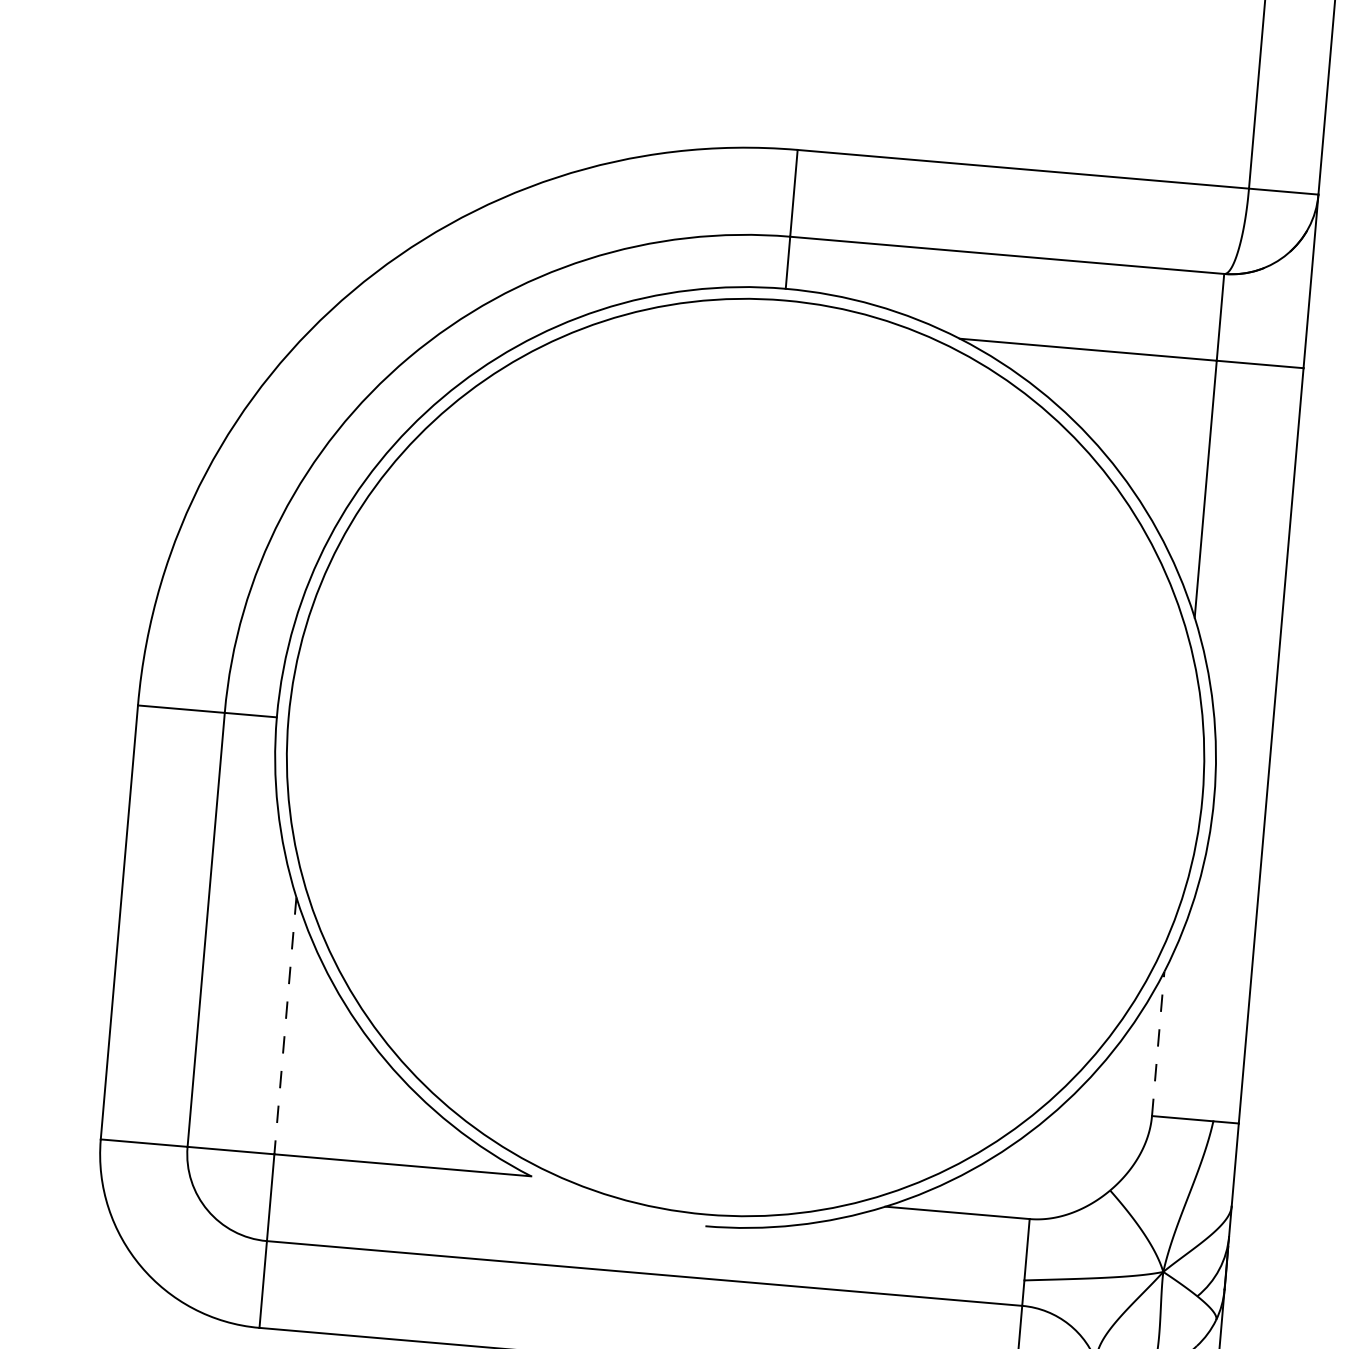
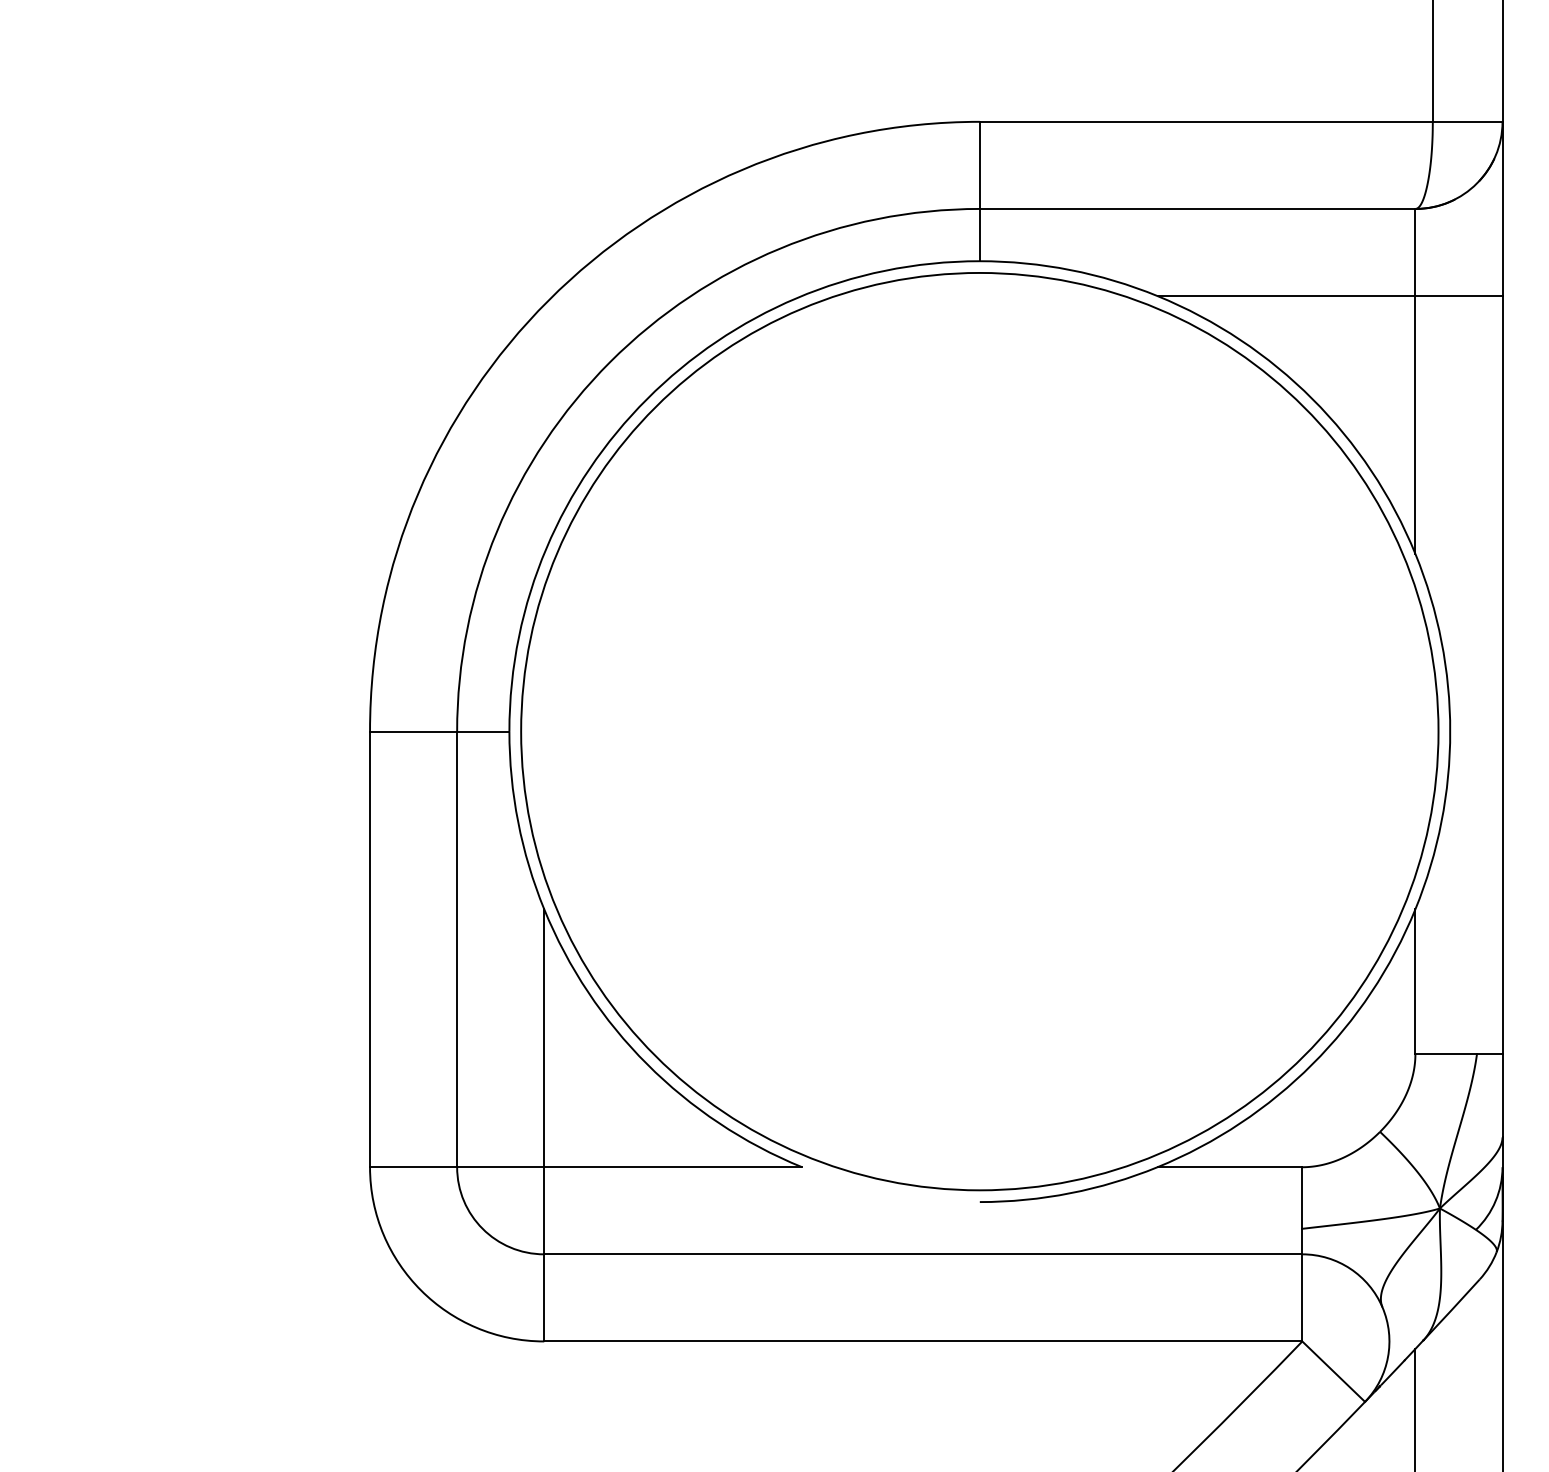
line: (285, 1026) -> (544, 1038), dashed -> solid
line: (1158, 1043) -> (1415, 981), dashed -> solid

